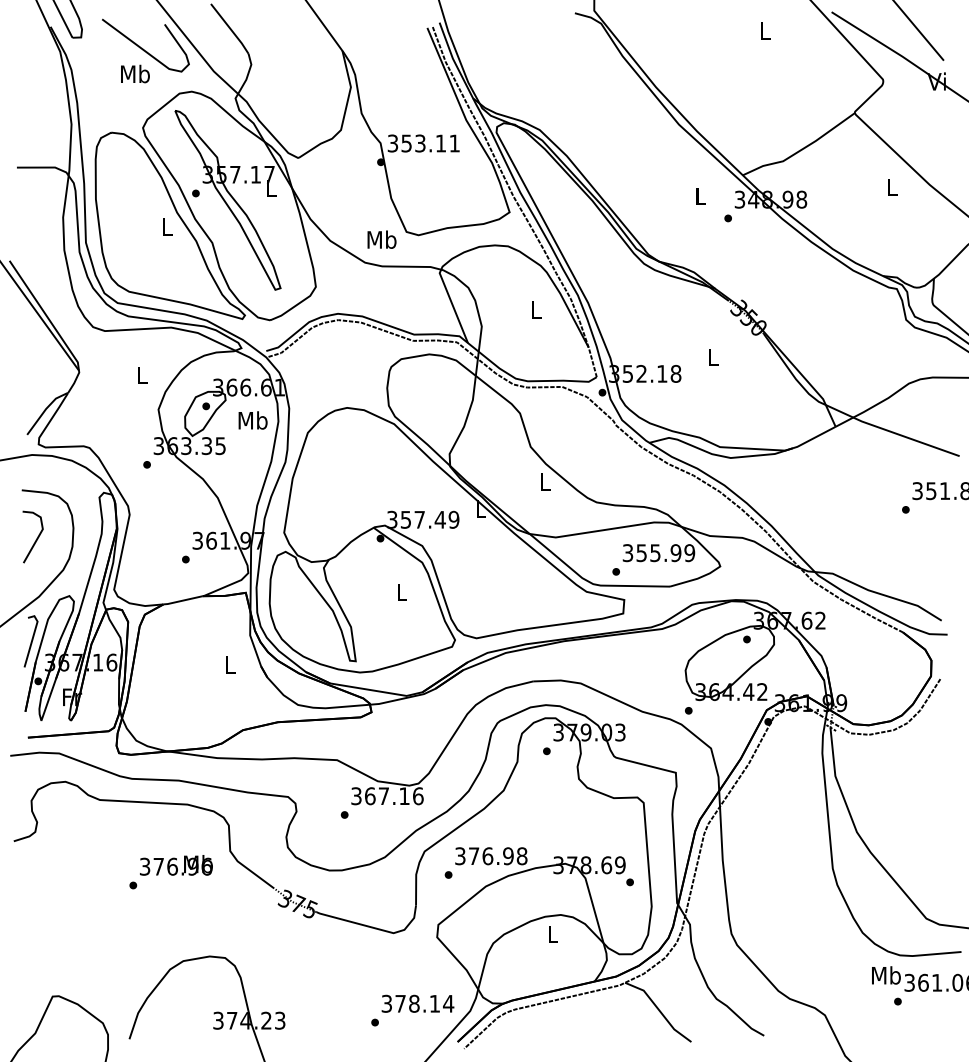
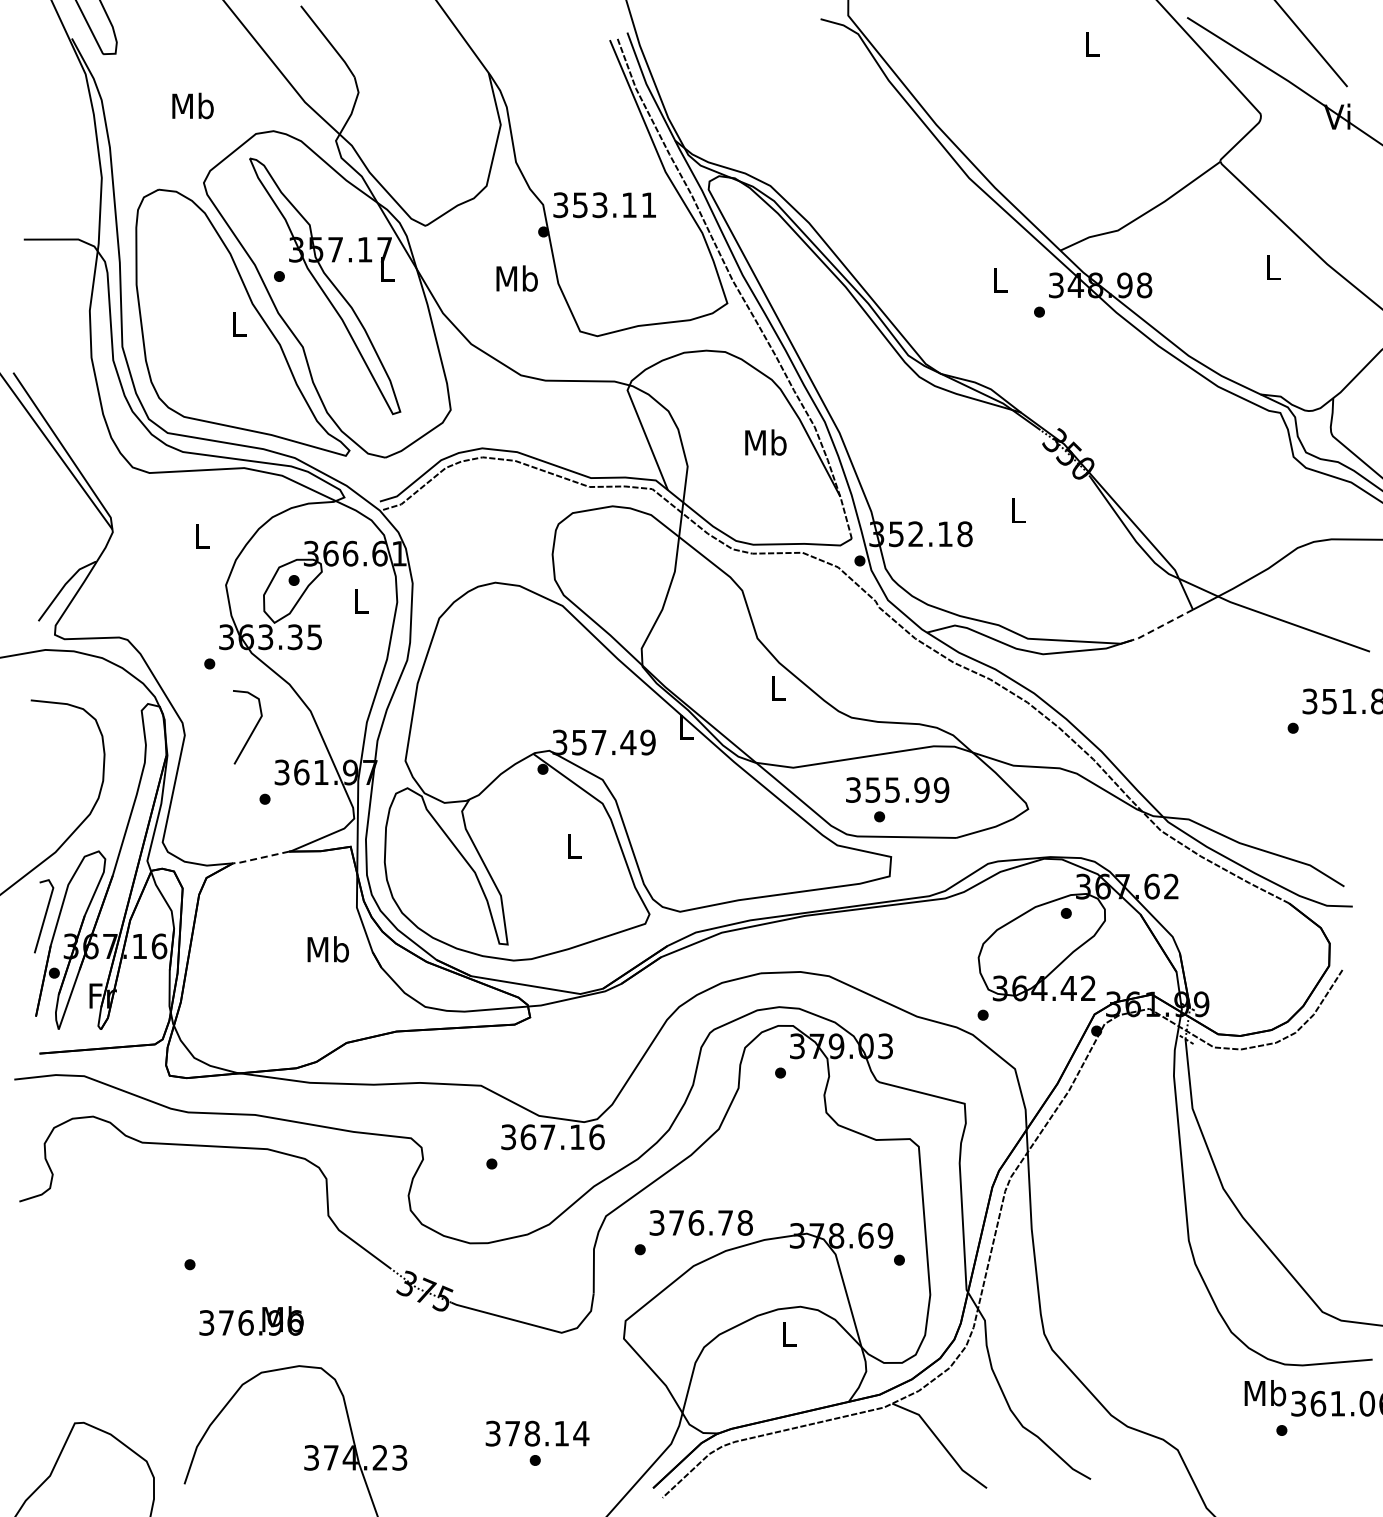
curve: (142, 48) -> (203, 69), removed
text: (381, 239) -> (516, 278), moved
text: (536, 309) -> (765, 442), L -> Mb
text: (252, 420) -> (360, 600), Mb -> L
line: (814, 437) -> (1162, 625), solid -> dashed
line: (36, 539) -> (252, 730), moved
text: (658, 552) -> (897, 789), moved
line: (182, 601) -> (260, 858), solid -> dashed
text: (229, 664) -> (327, 949), L -> Mb
text: (508, 855) -> (725, 1222), 376.98 -> 376.78
text: (176, 865) -> (251, 1320), moved
text: (417, 1003) -> (537, 1433), moved

